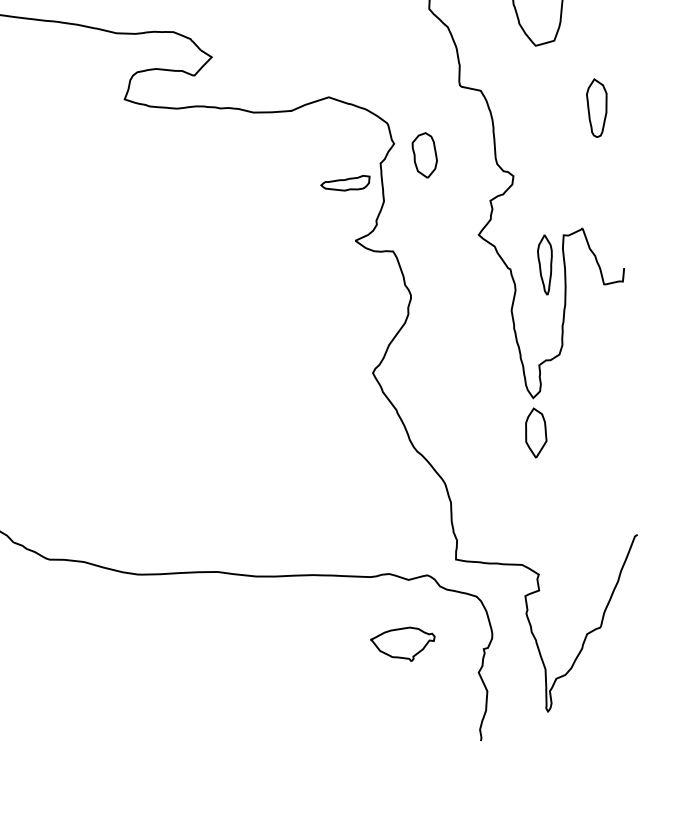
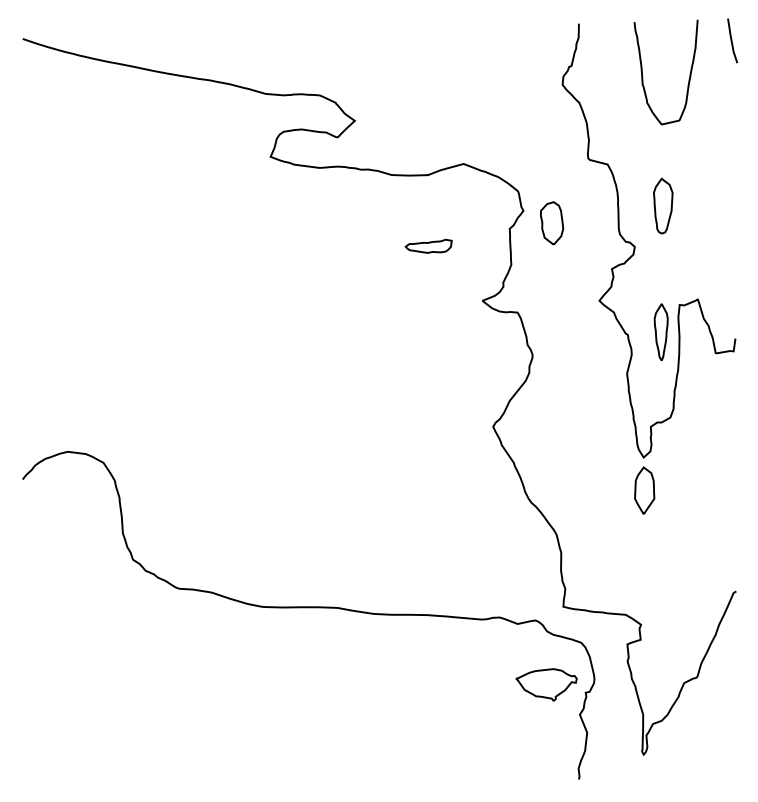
part: (597, 107) -> (663, 205), moved
part: (345, 182) -> (428, 245), moved
part: (402, 644) -> (546, 684), moved

